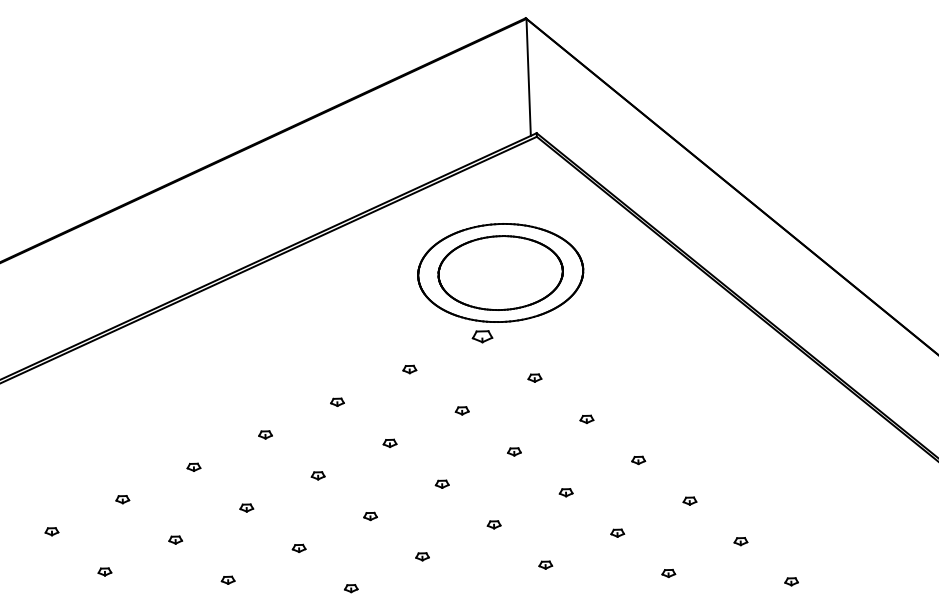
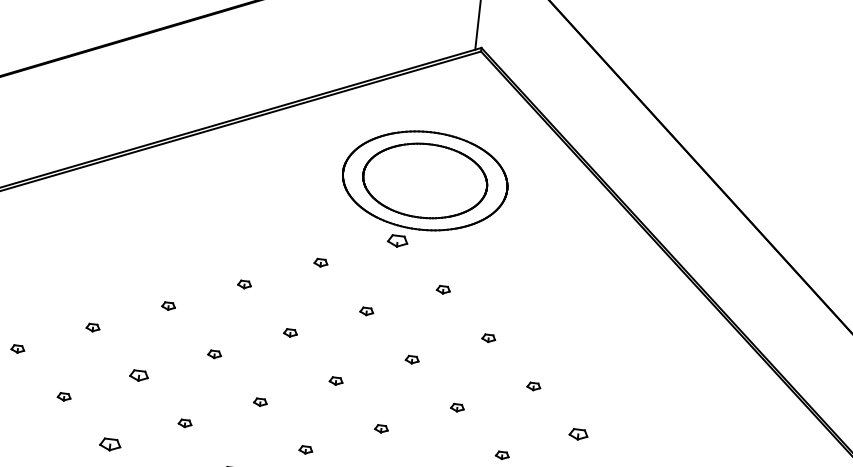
part: (689, 500) -> (578, 433), size x1.4
part: (246, 507) -> (139, 375), size x1.4
part: (227, 579) -> (109, 443), size x1.6

